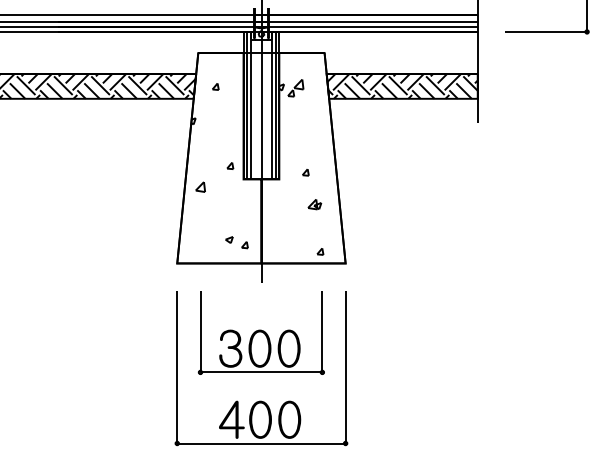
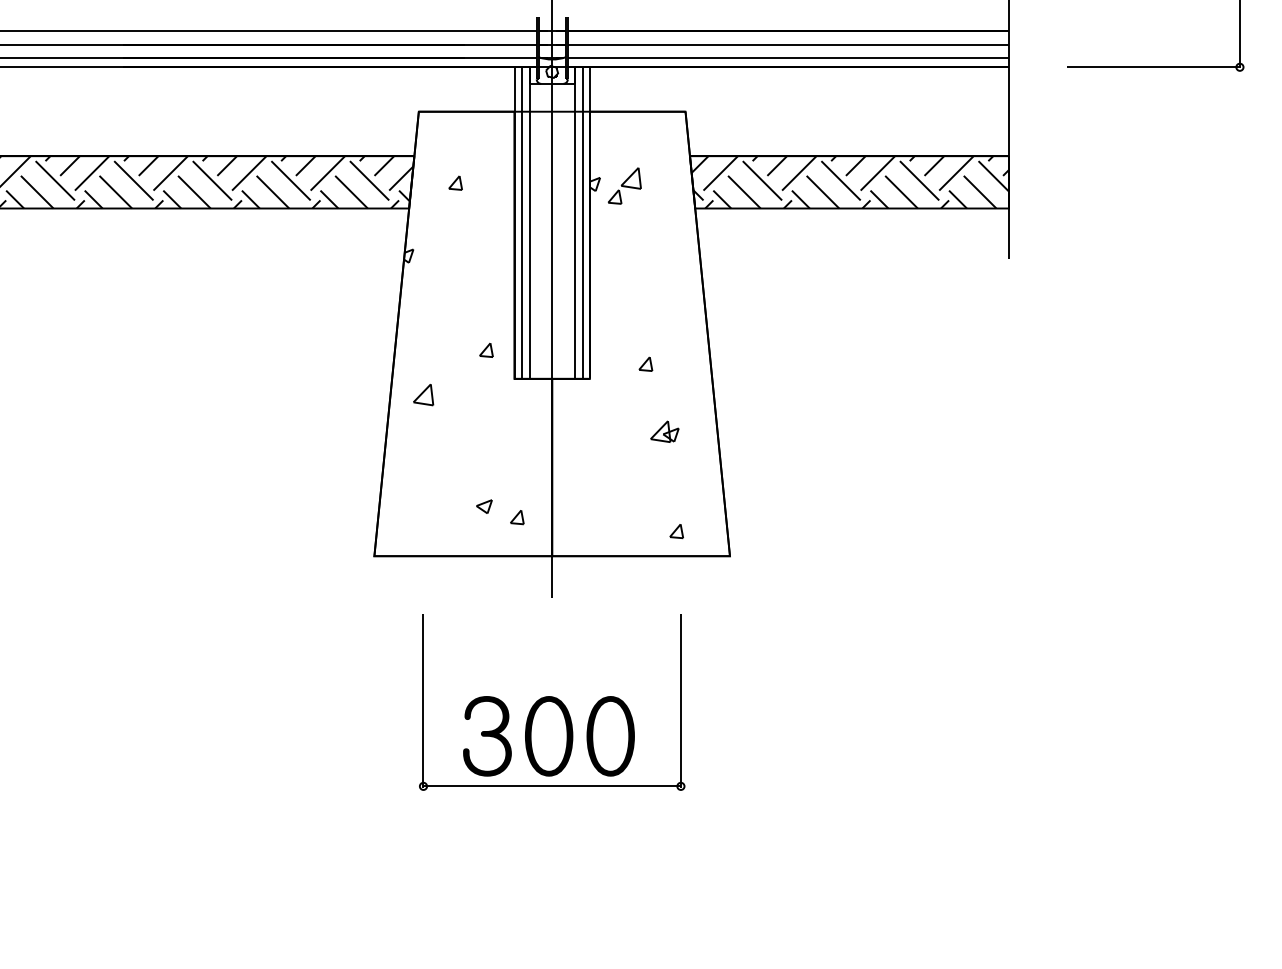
part: (261, 400) -> (552, 845), removed

